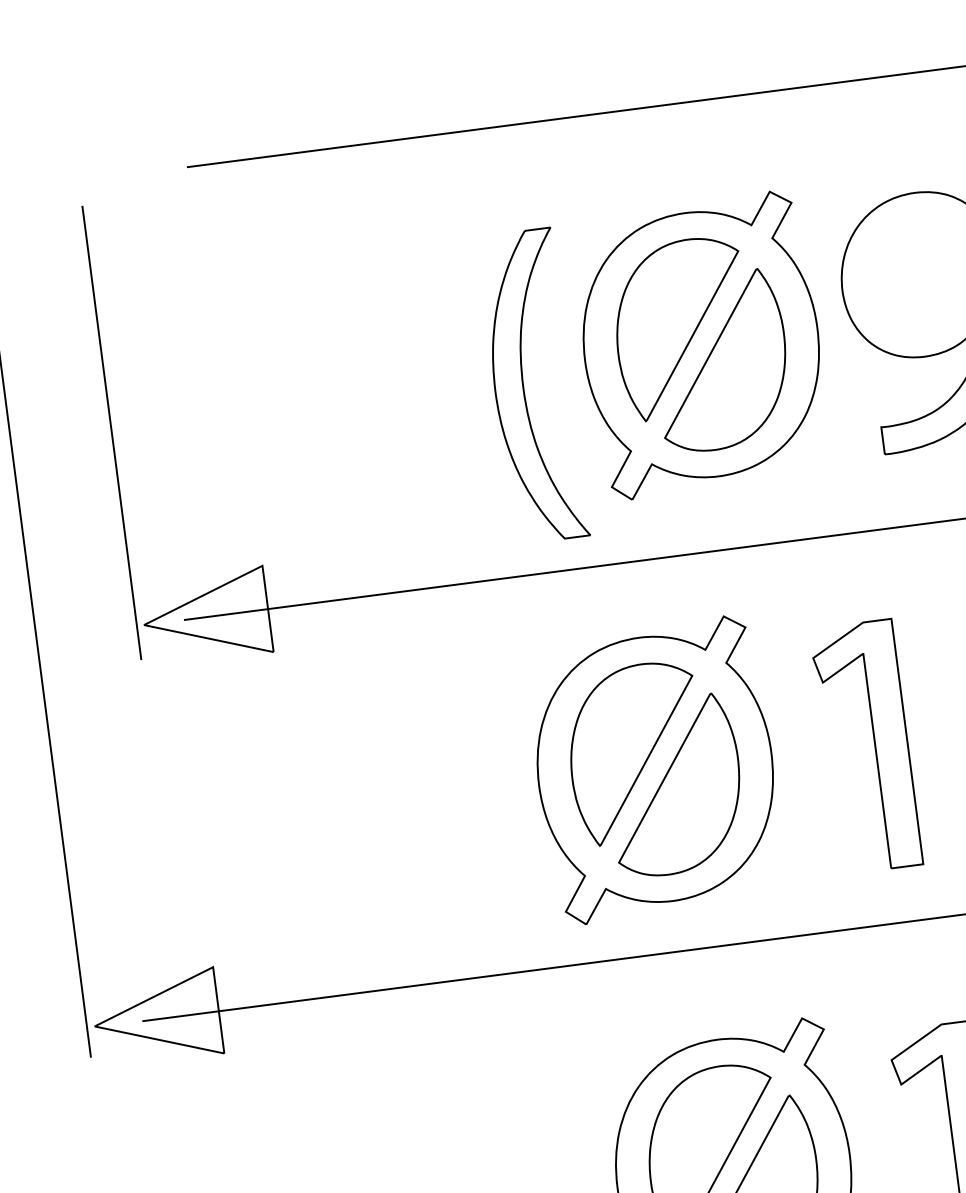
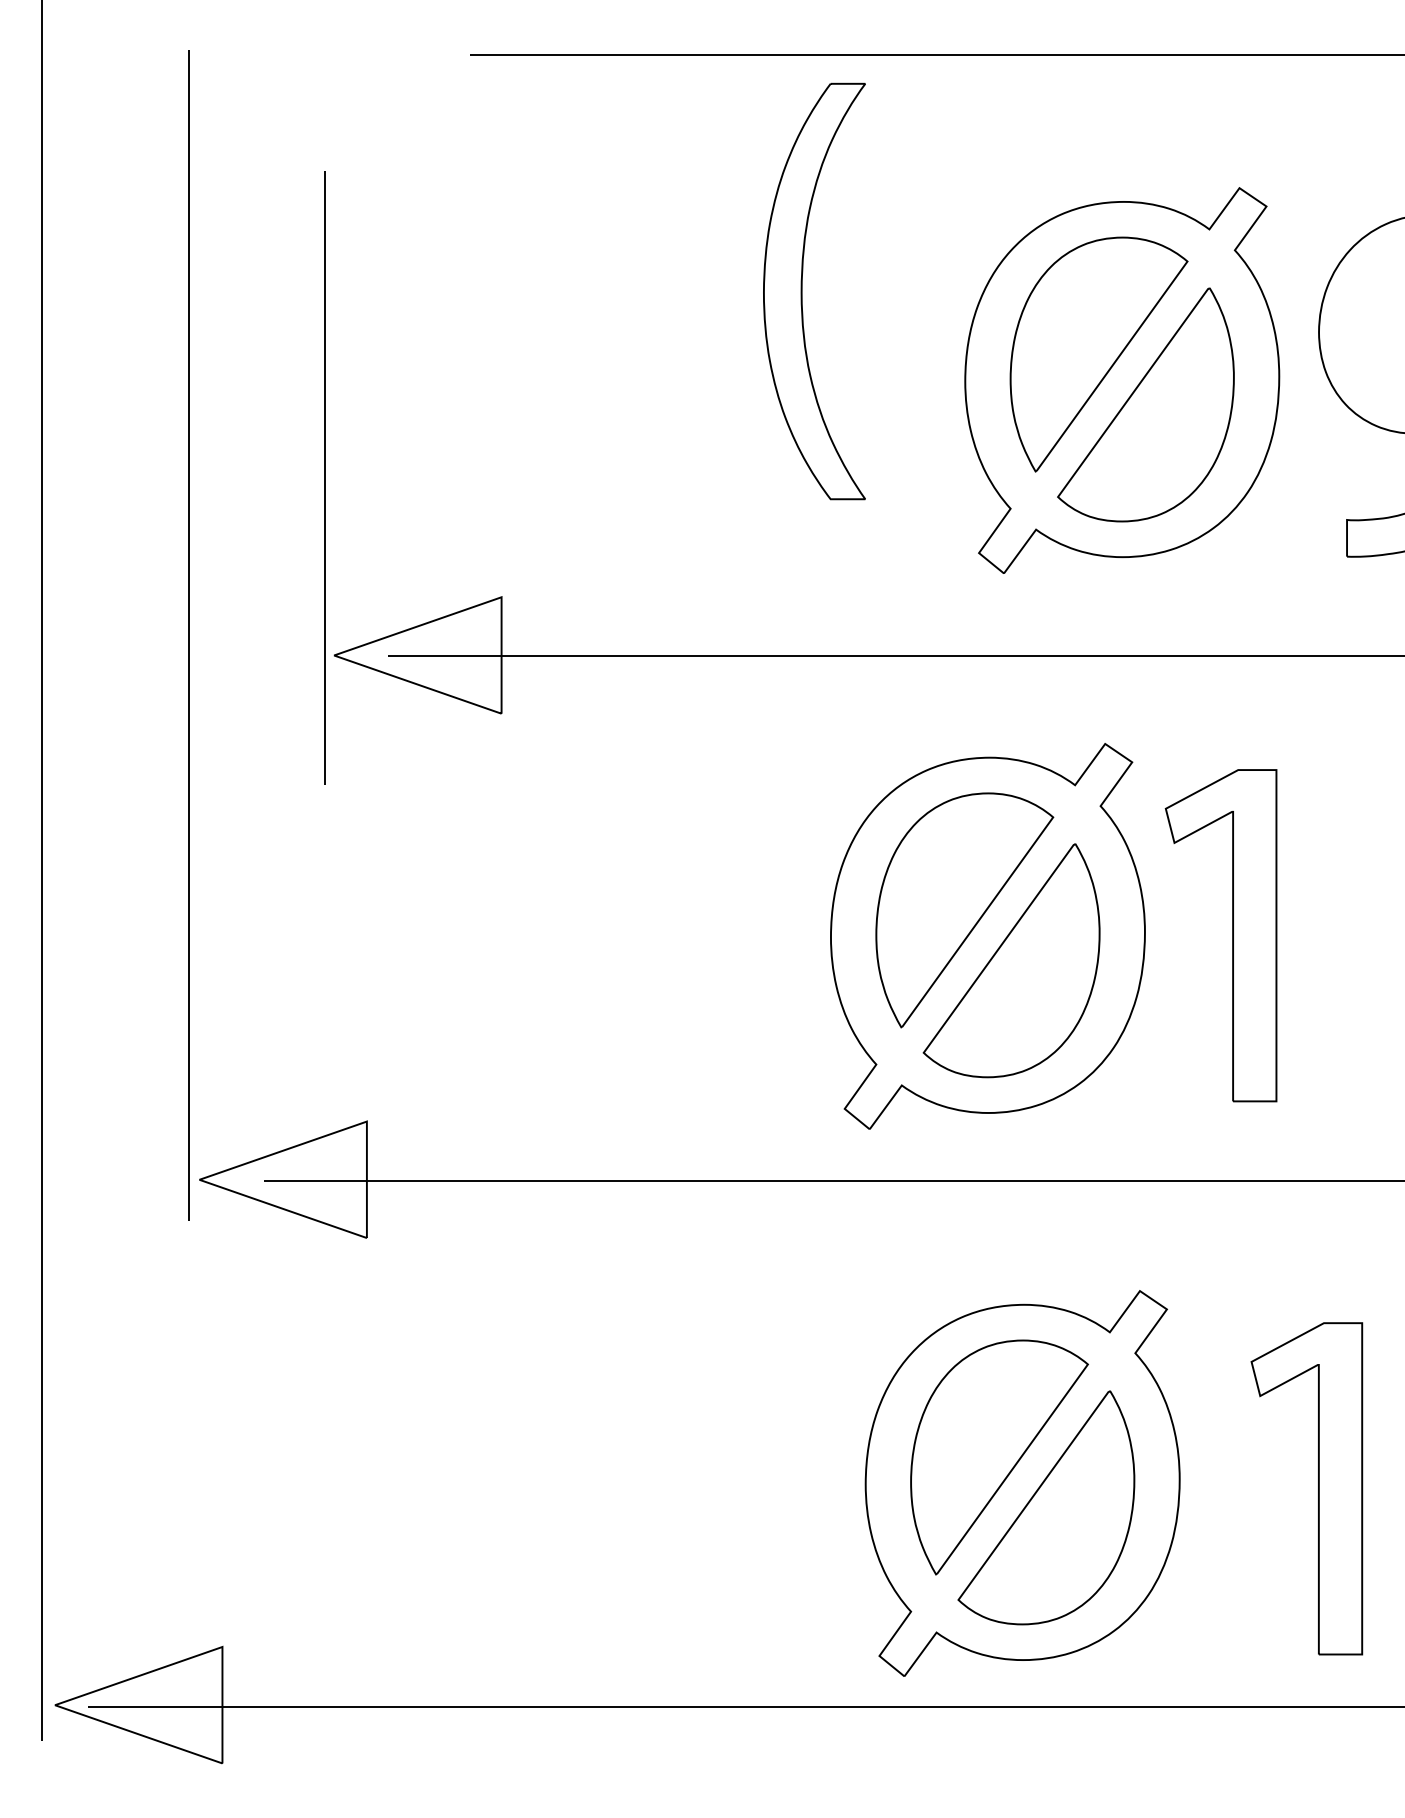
part: (523, 387) -> (802, 291), moved
line: (111, 432) -> (324, 477), moved
part: (874, 745) -> (1232, 935), moved

